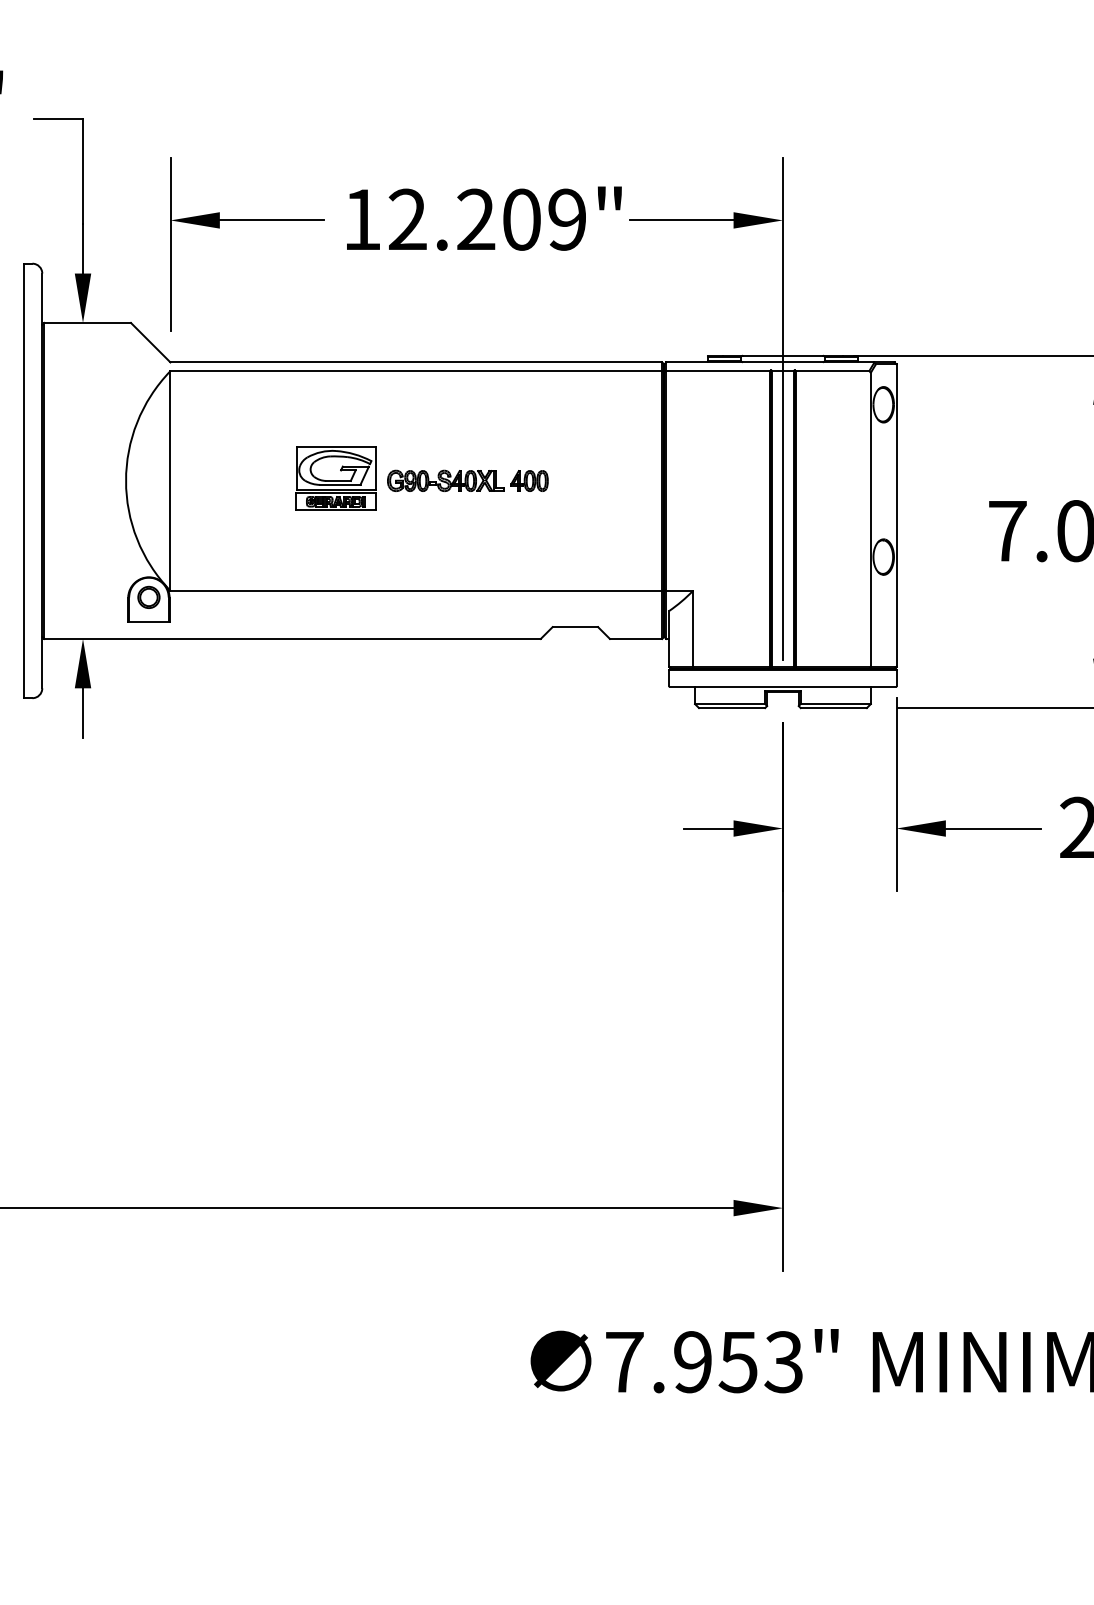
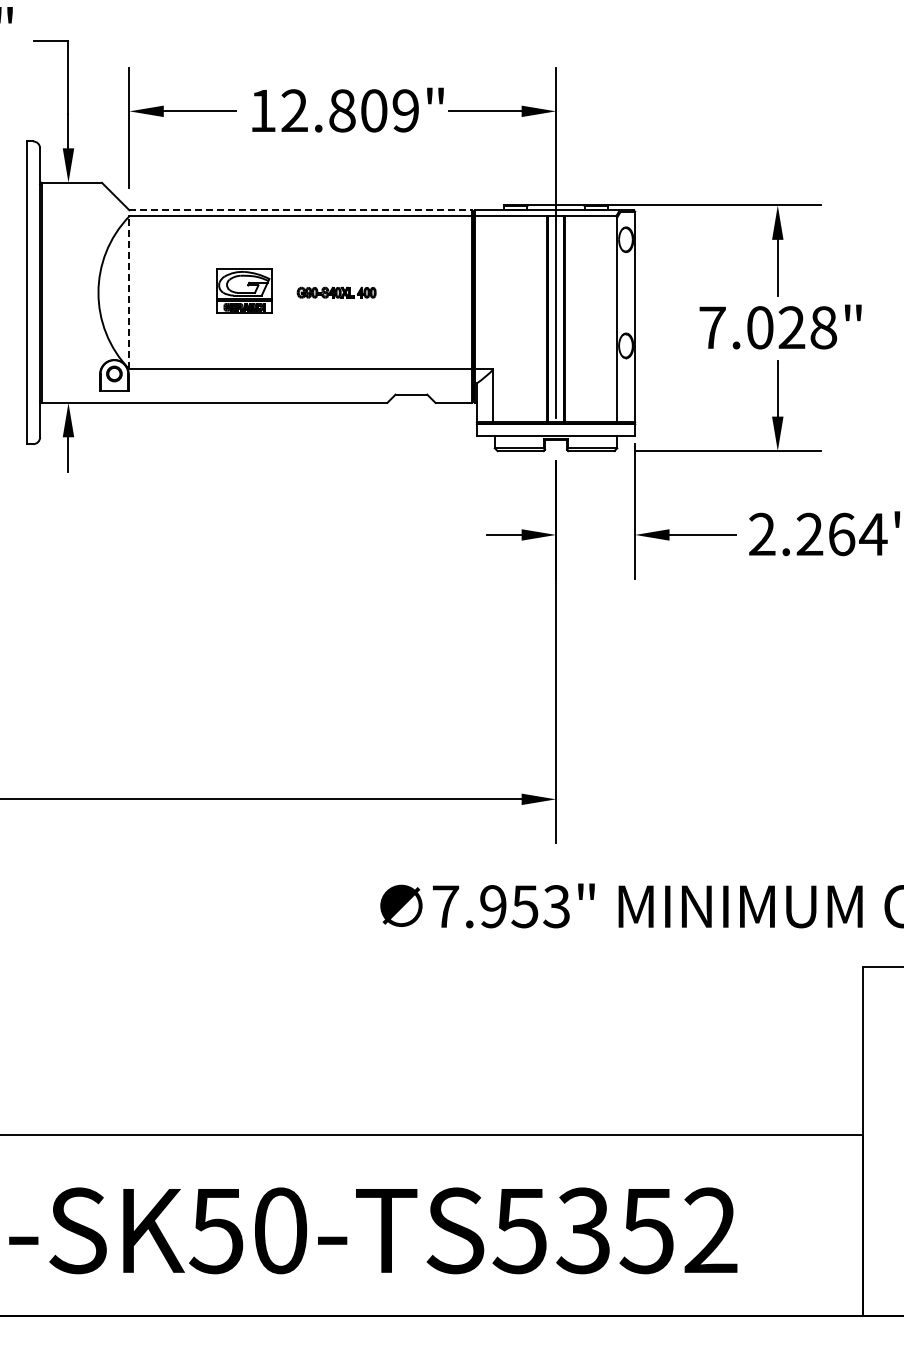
text: (476, 219) -> (342, 110), 12.209" -> 12.809"
line: (417, 362) -> (301, 210), solid -> dashed
line: (170, 480) -> (129, 292), solid -> dashed
part: (467, 480) -> (336, 292), size x0.7

